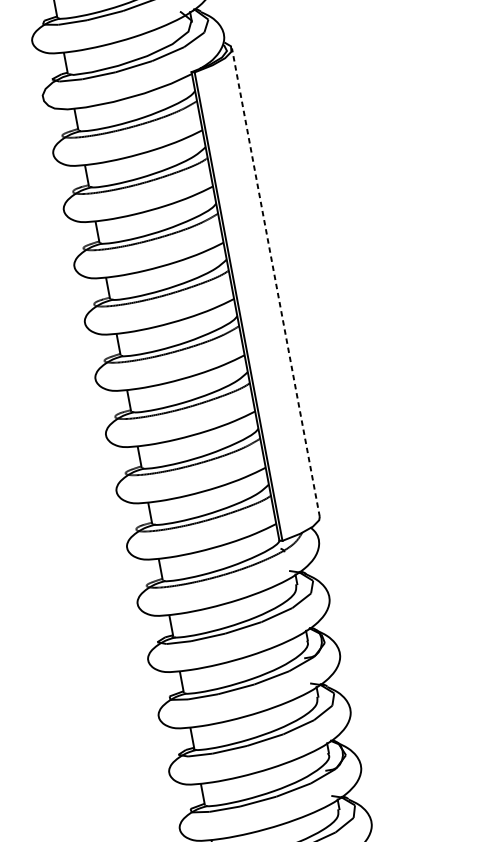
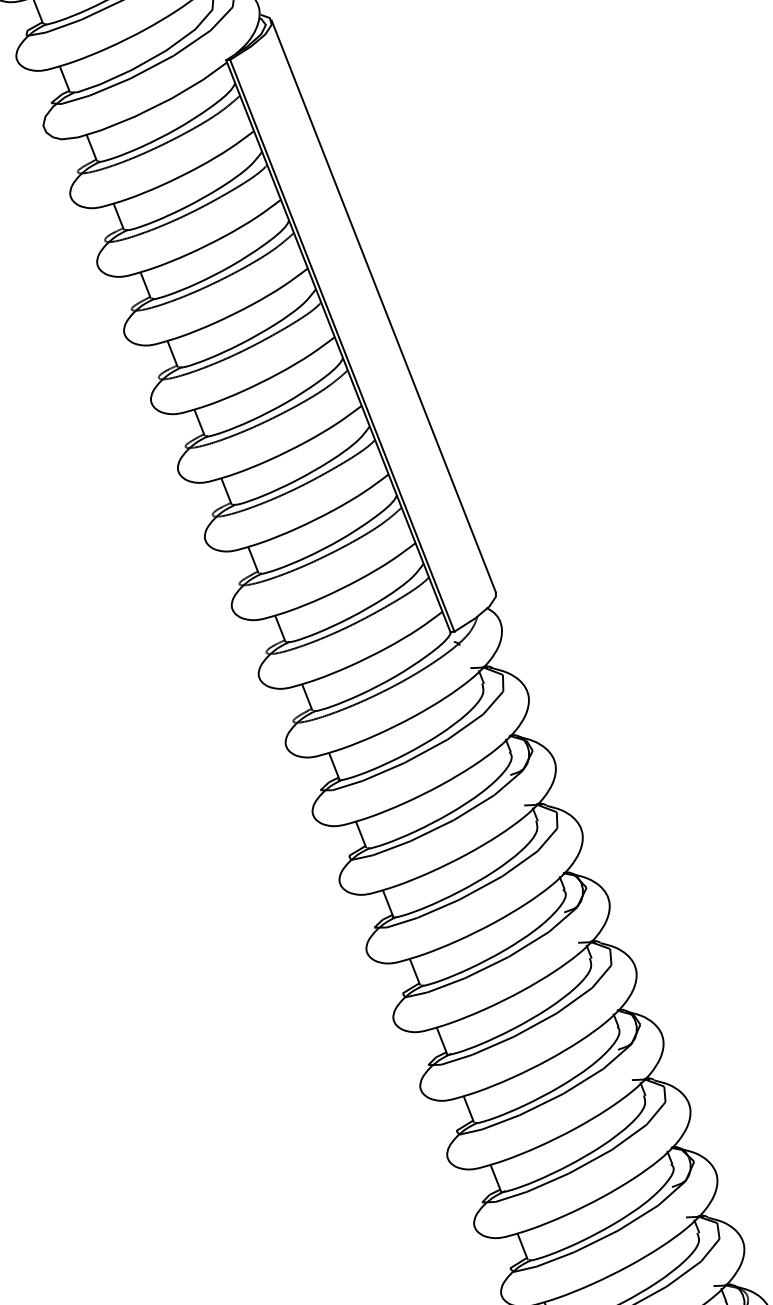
line: (275, 281) -> (383, 305), dashed -> solid

